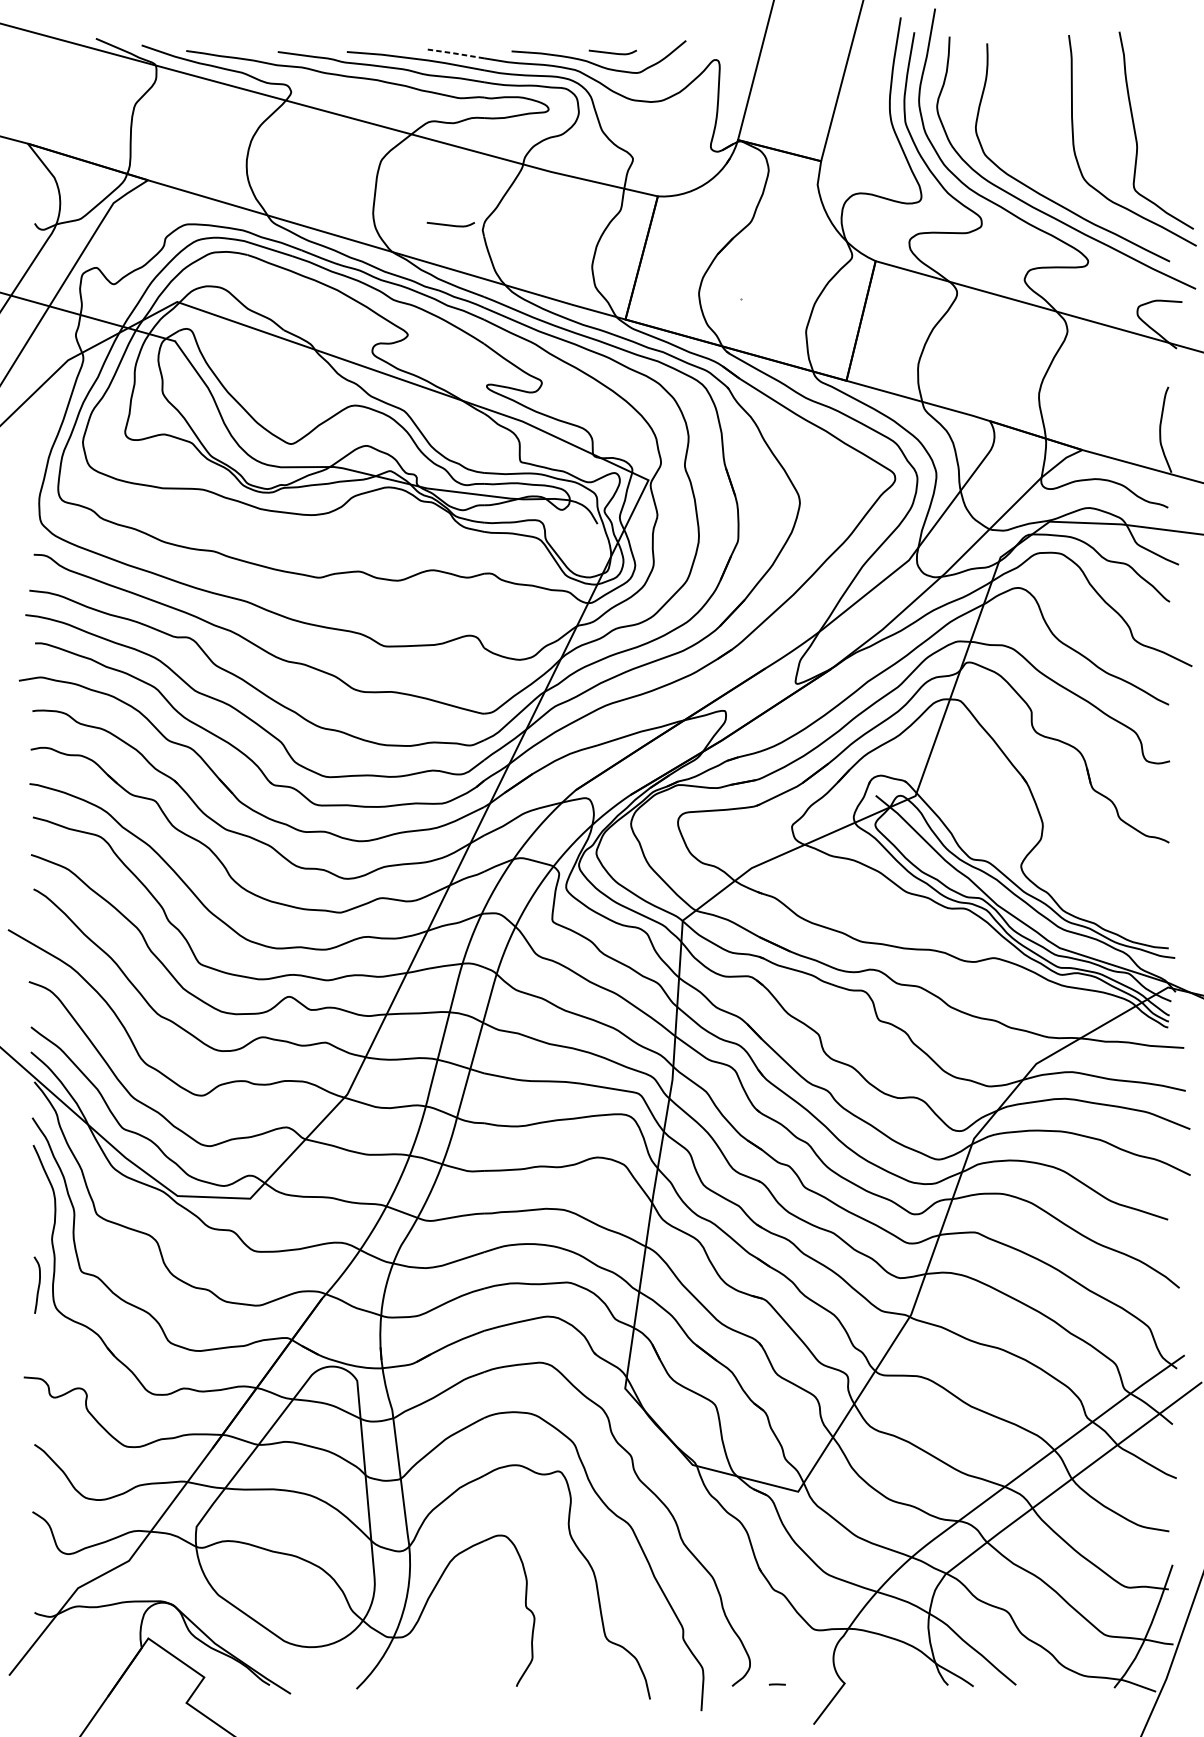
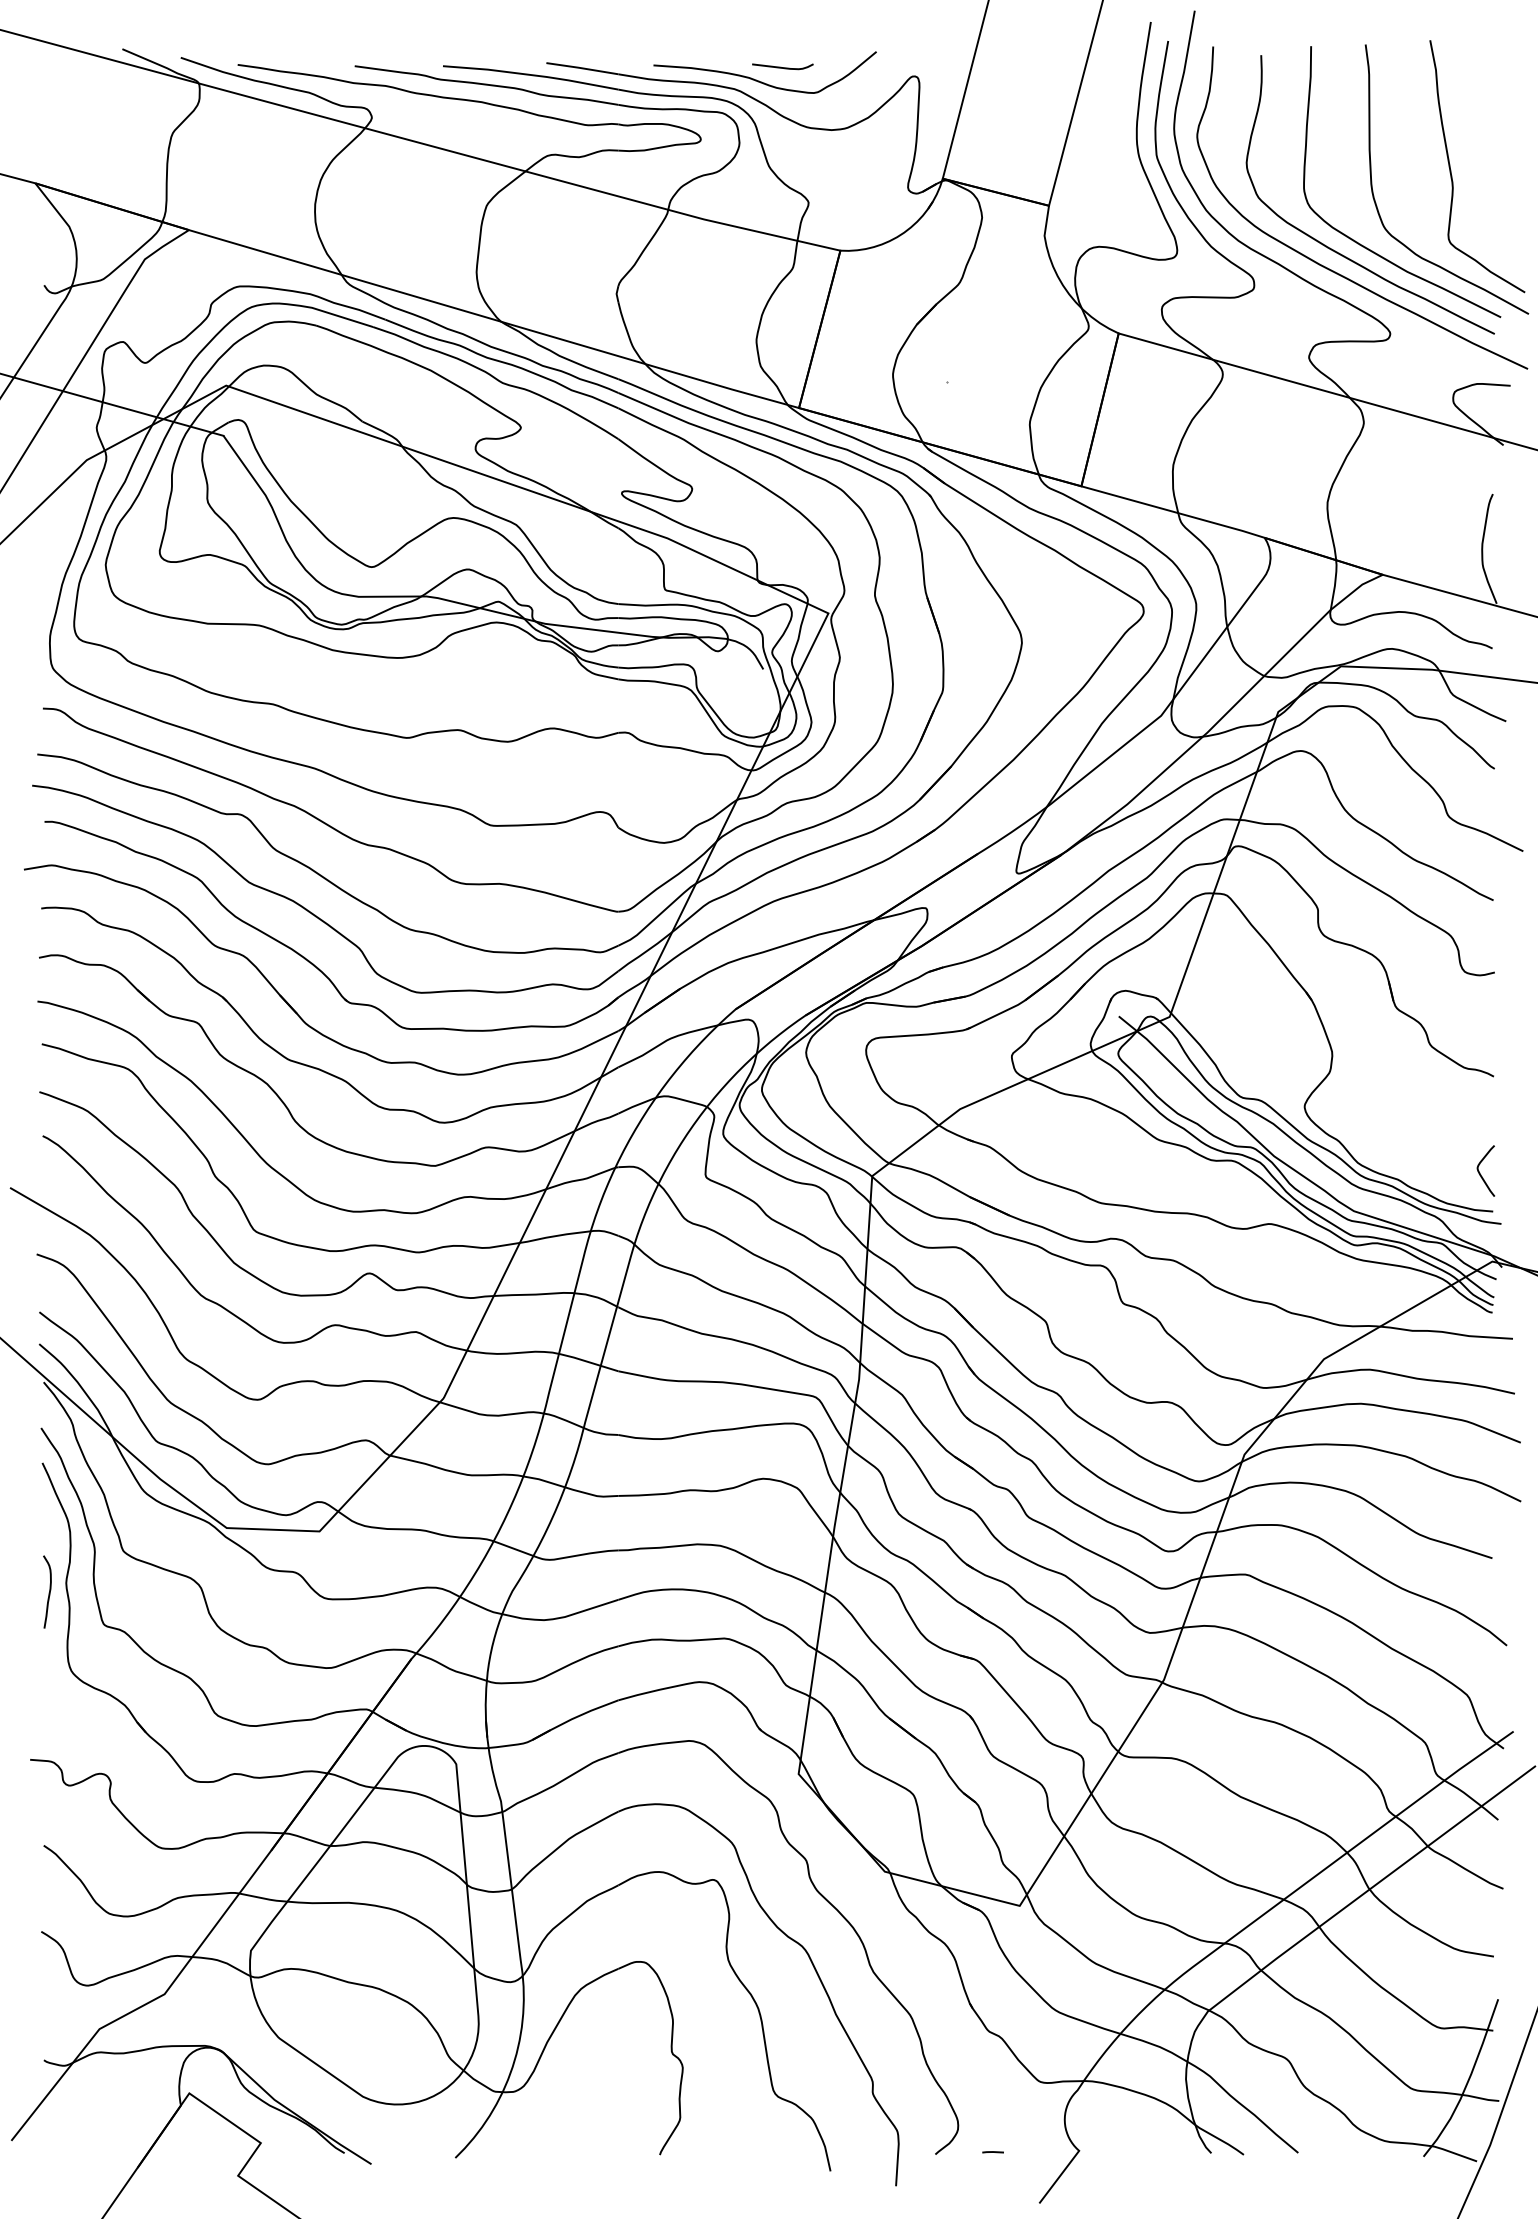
line: (455, 53) -> (581, 68), dashed -> solid
curve: (1066, 191) -> (1362, 244), added
curve: (449, 224) -> (574, 286), removed
curve: (1158, 917) -> (1480, 1172), added
curve: (38, 1285) -> (48, 1592), moved

